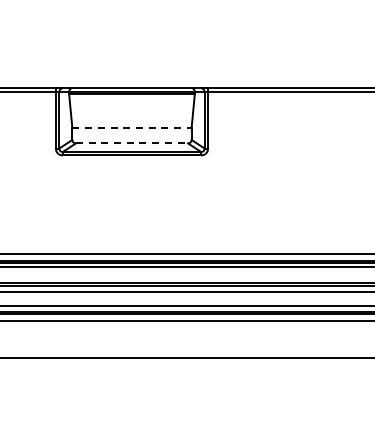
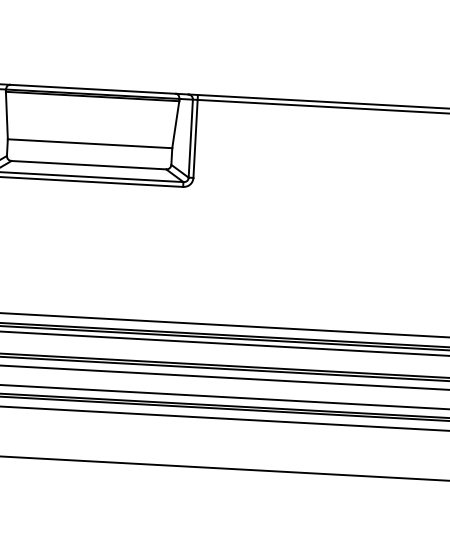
line: (131, 127) -> (89, 143), dashed -> solid
line: (132, 143) -> (89, 165), dashed -> solid

